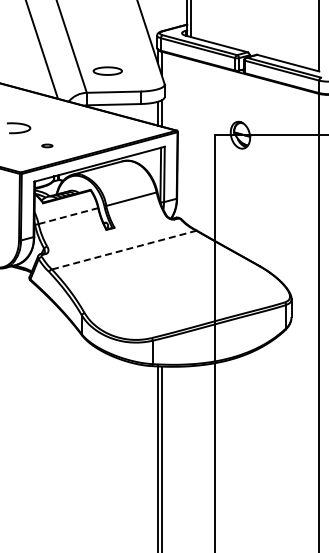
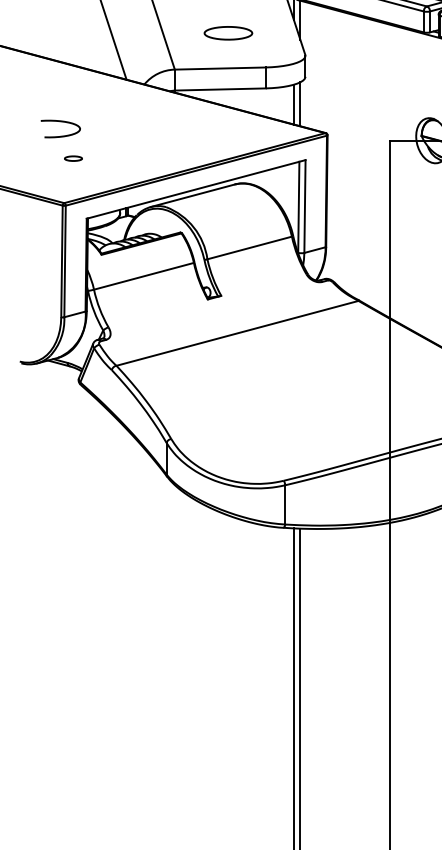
part: (107, 70) -> (227, 32), moved
part: (47, 145) -> (73, 157), moved
line: (68, 216) -> (144, 276), dashed -> solid
line: (124, 250) -> (238, 333), dashed -> solid

